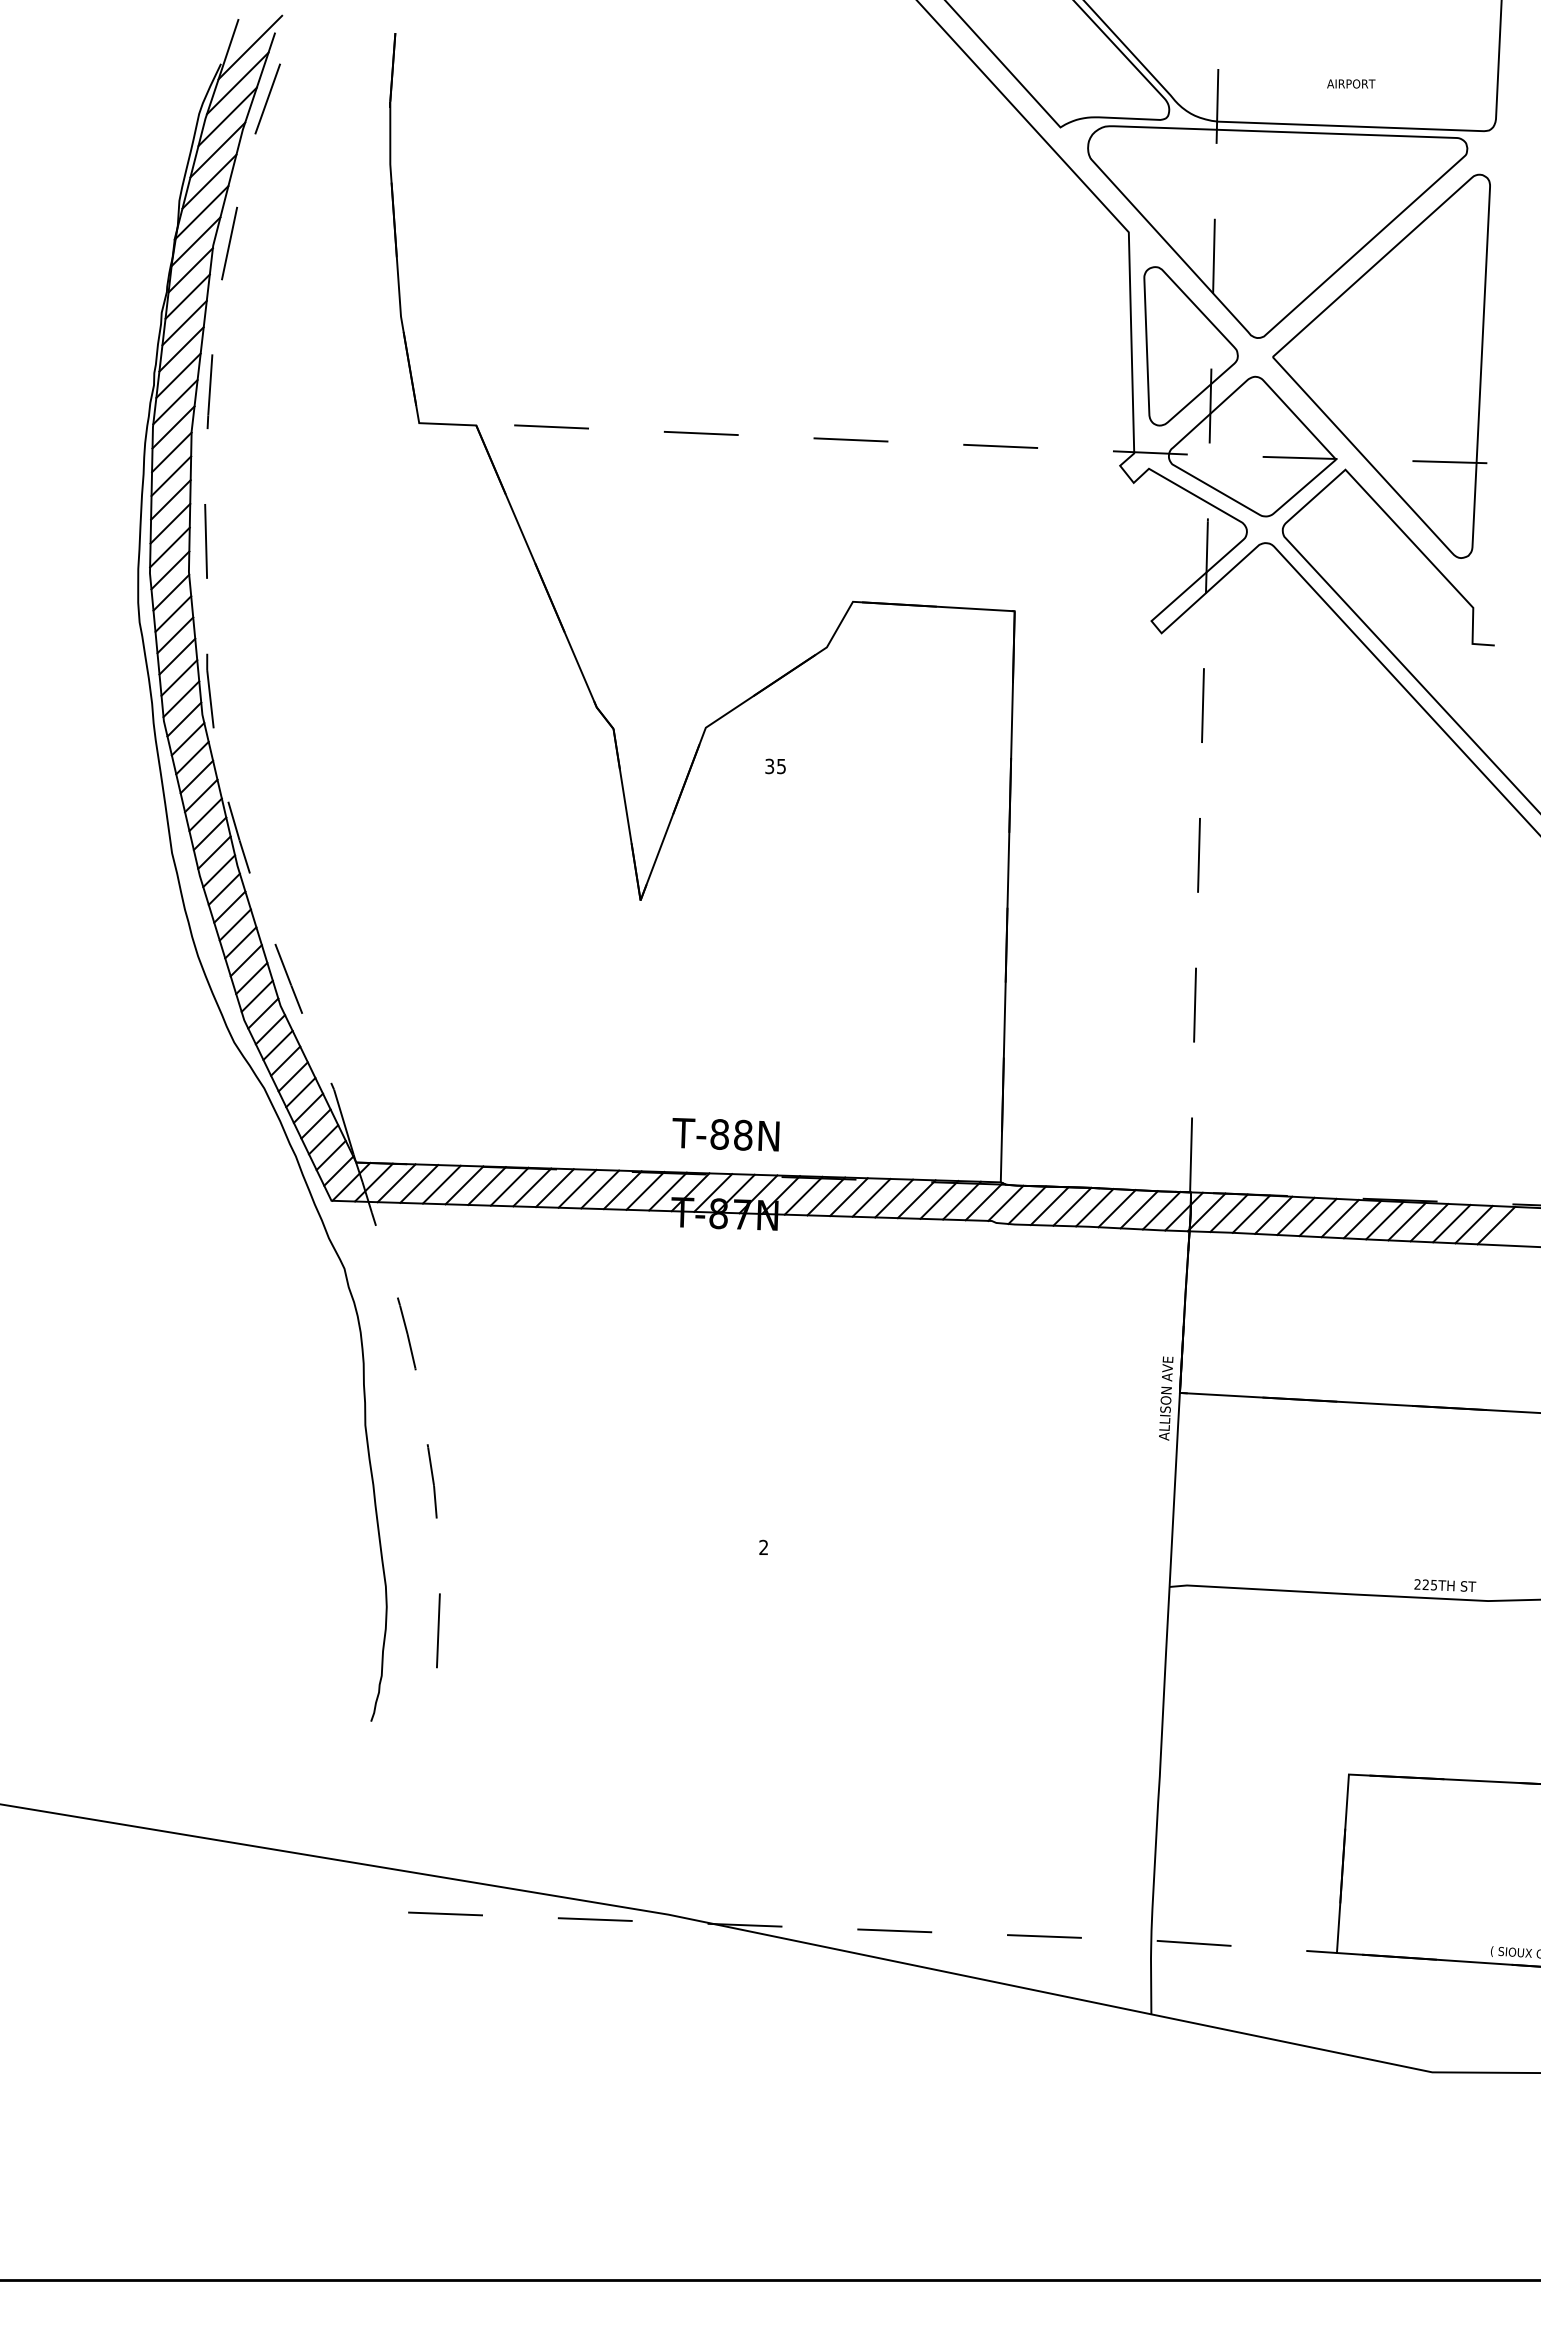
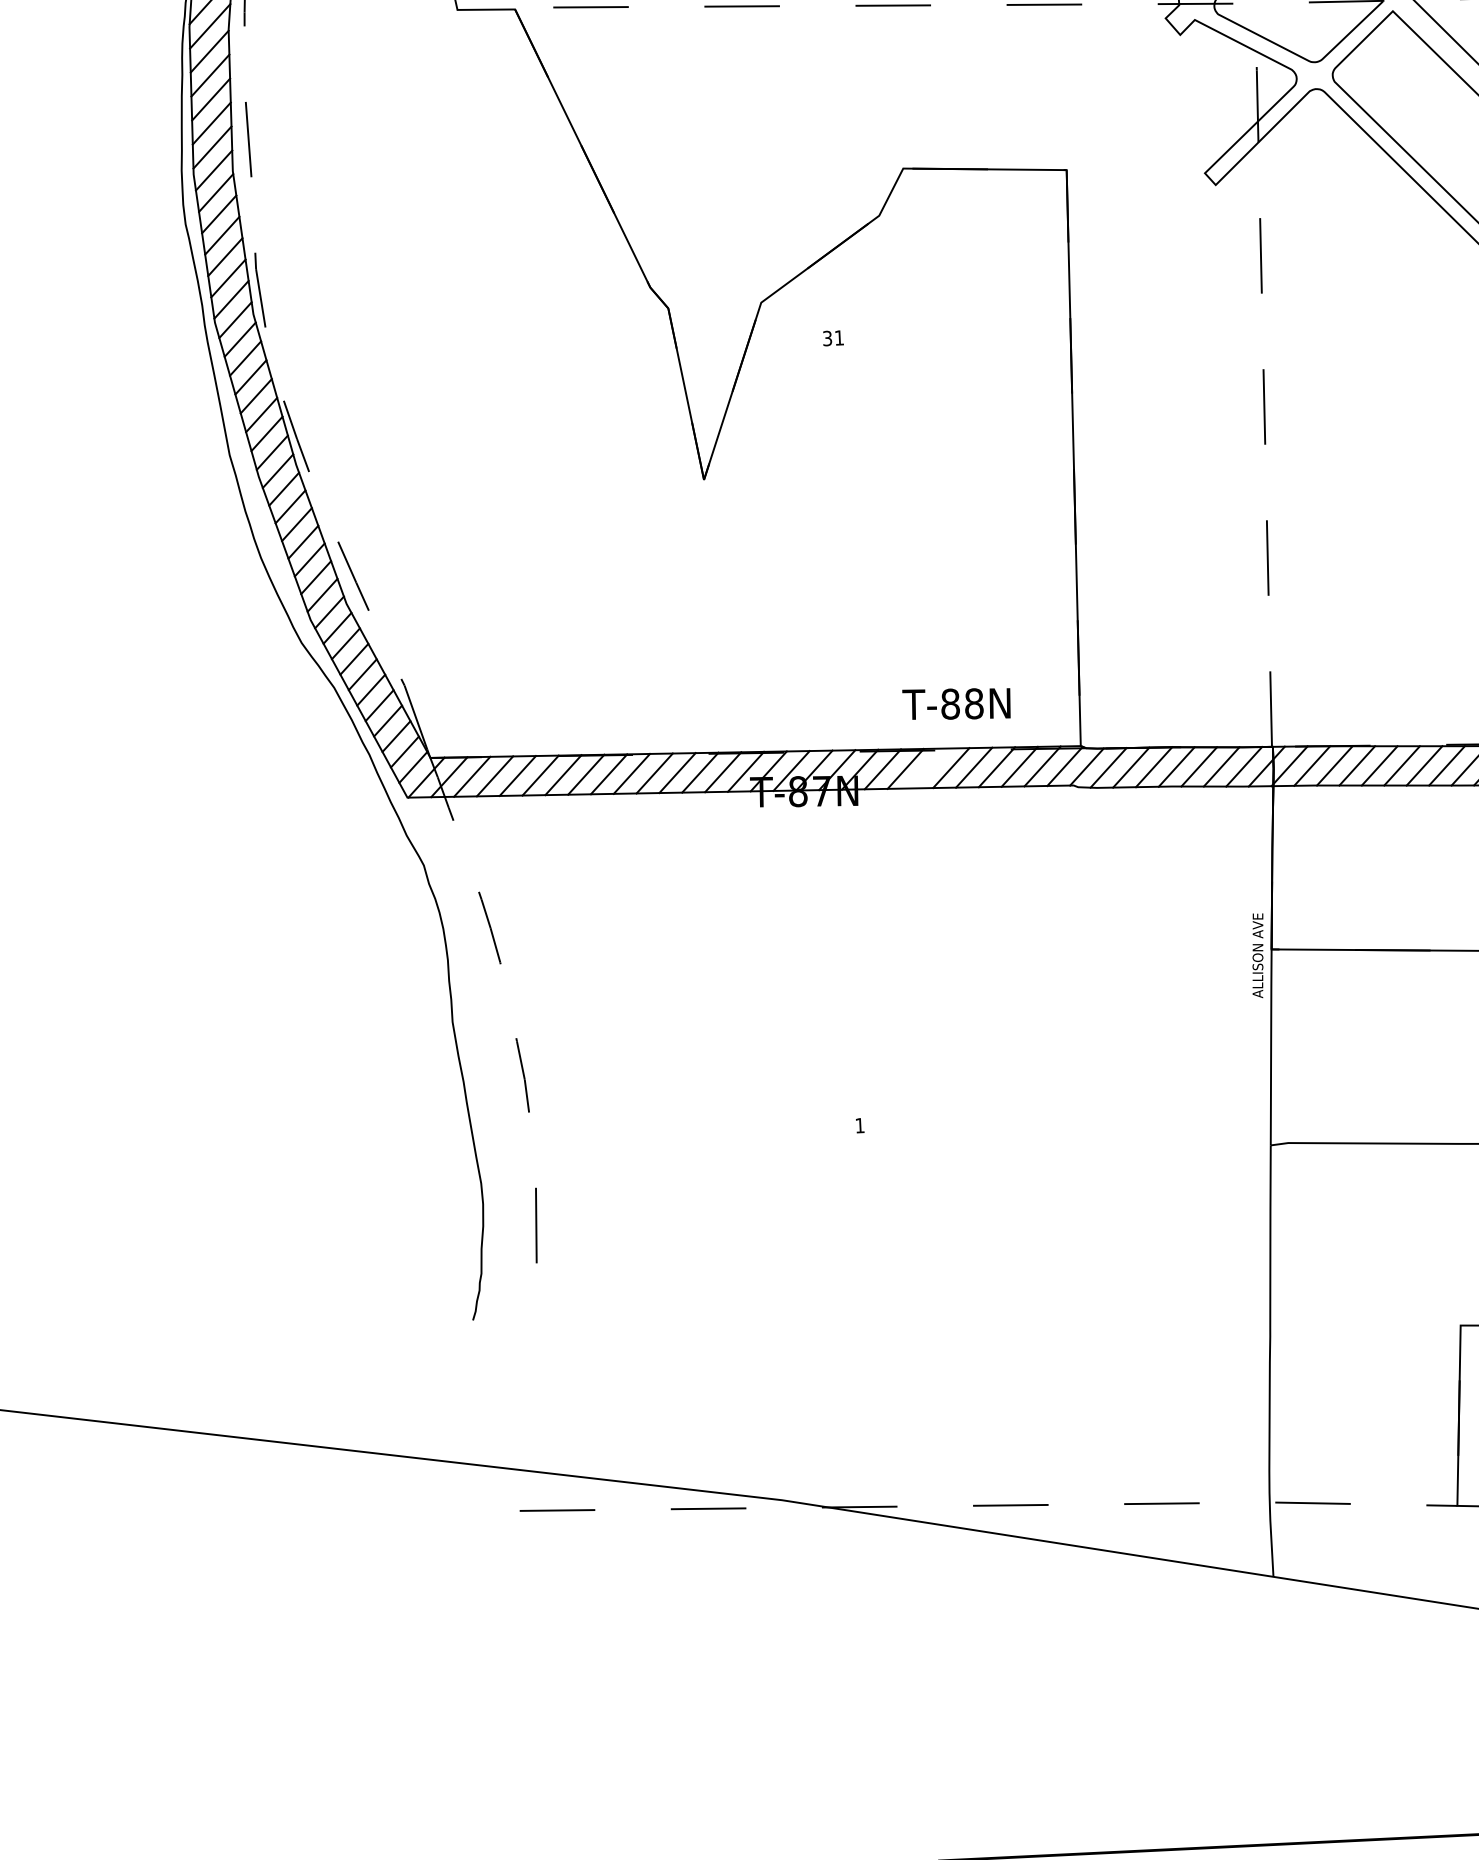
text: (781, 766) -> (839, 337), 35 -> 31
text: (725, 1134) -> (956, 703), moved
line: (848, 1197) -> (928, 768), removed
text: (763, 1546) -> (859, 1124), 2 -> 1

